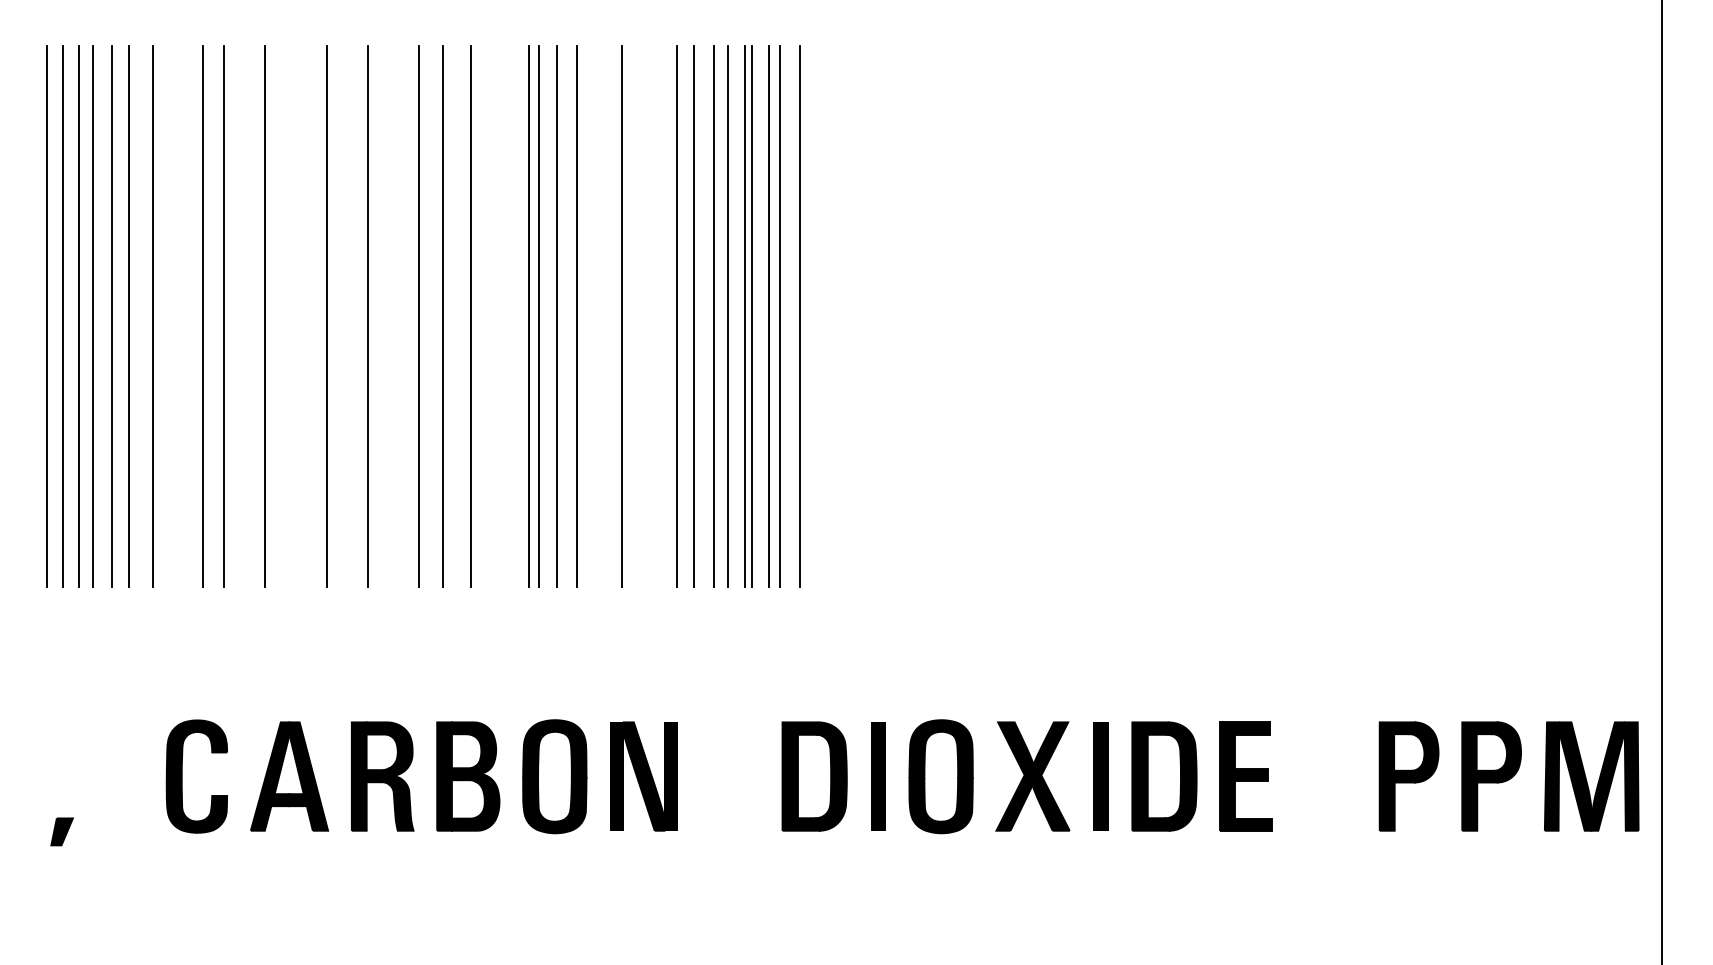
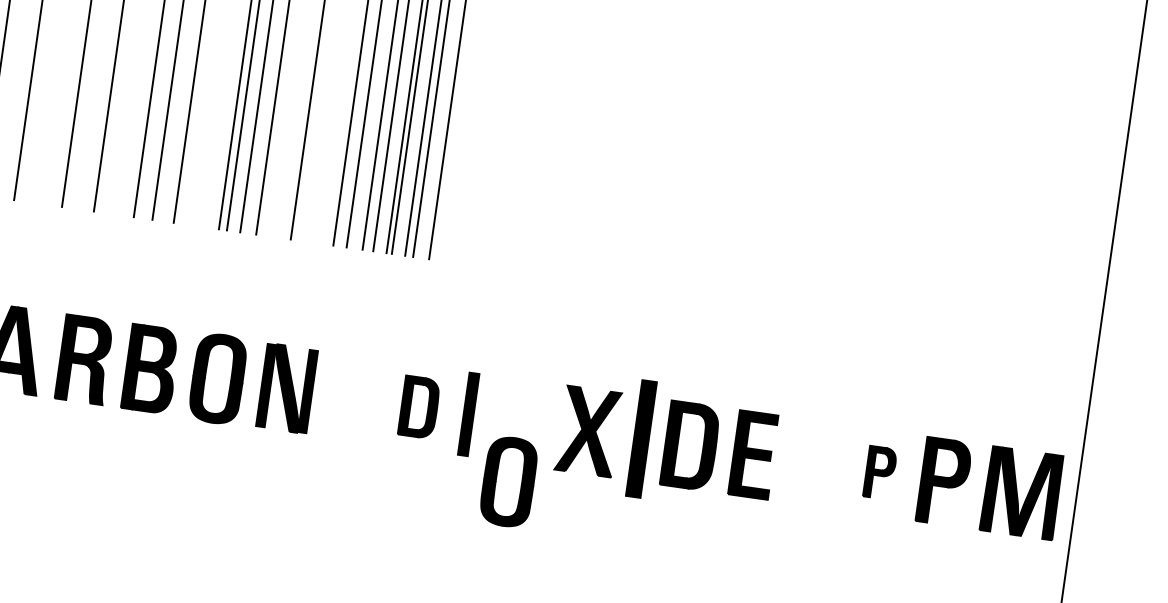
part: (814, 776) -> (419, 407), size x0.7
part: (940, 776) -> (508, 481), moved
part: (1100, 776) -> (641, 438), size x1.4
part: (1408, 776) -> (879, 472), size x0.6

